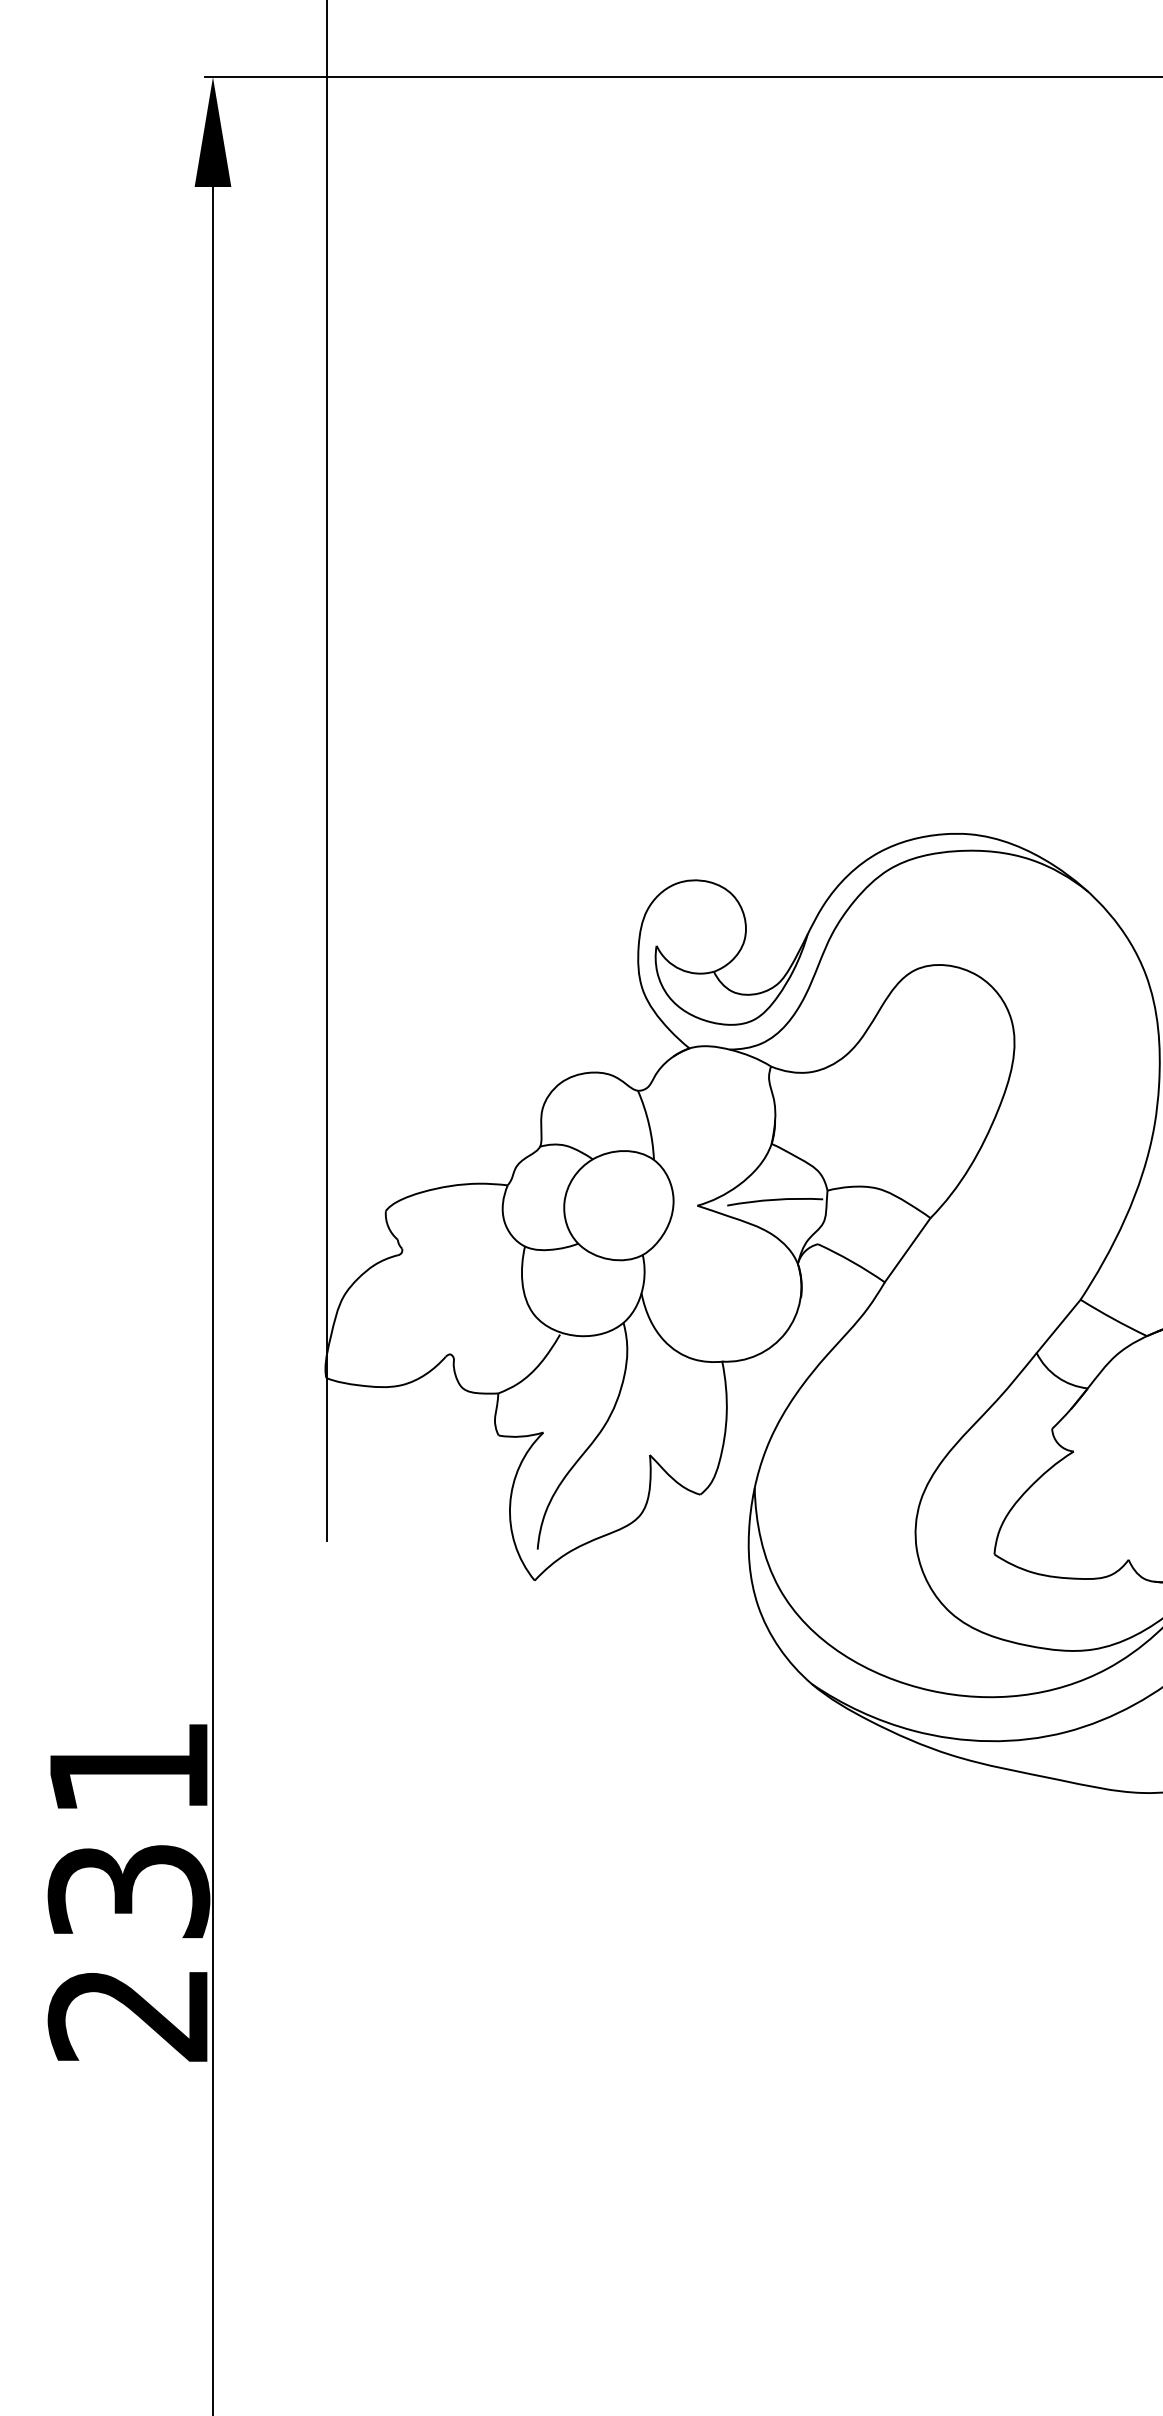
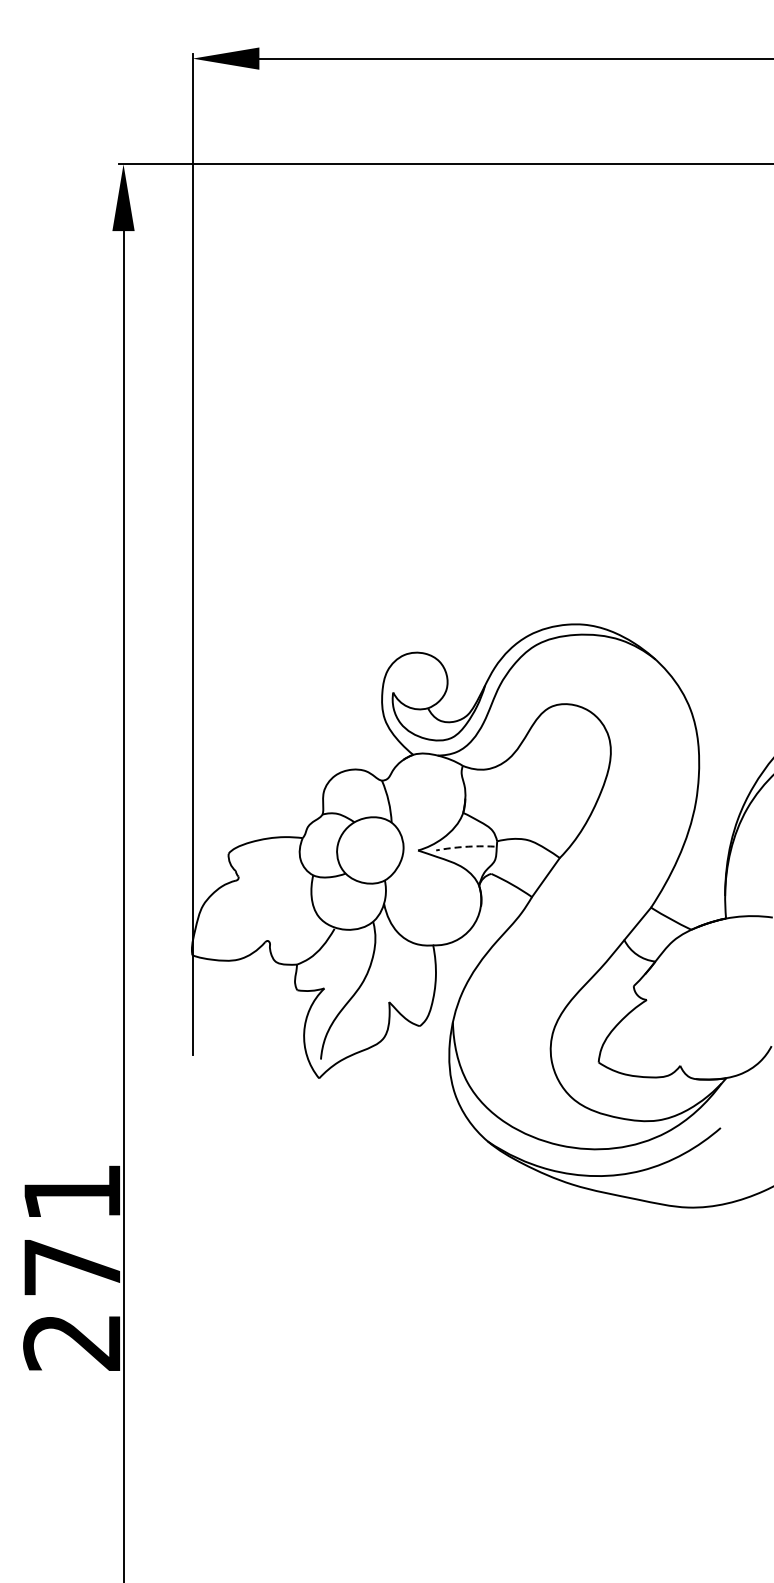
arc: (775, 1199) -> (465, 846), solid -> dashed
text: (129, 1891) -> (72, 1267), 231 -> 271

